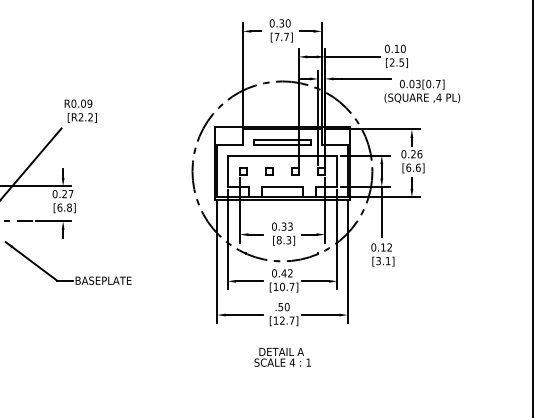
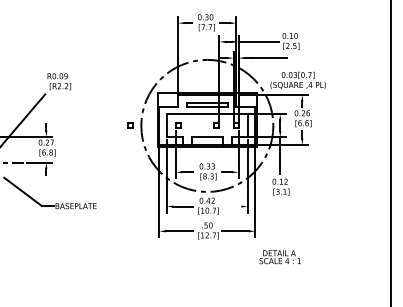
text: (422, 91) -> (298, 80), moved
part: (269, 171) -> (130, 125), moved
line: (314, 281) -> (230, 206), removed
text: (282, 356) -> (280, 256), moved

